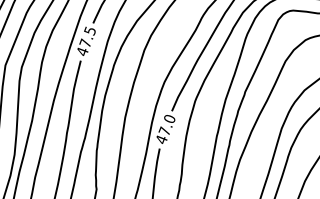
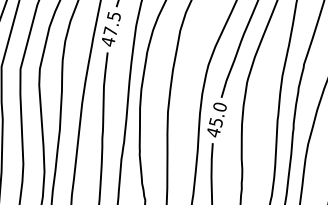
text: (164, 131) -> (215, 122), 47.0 -> 45.0

